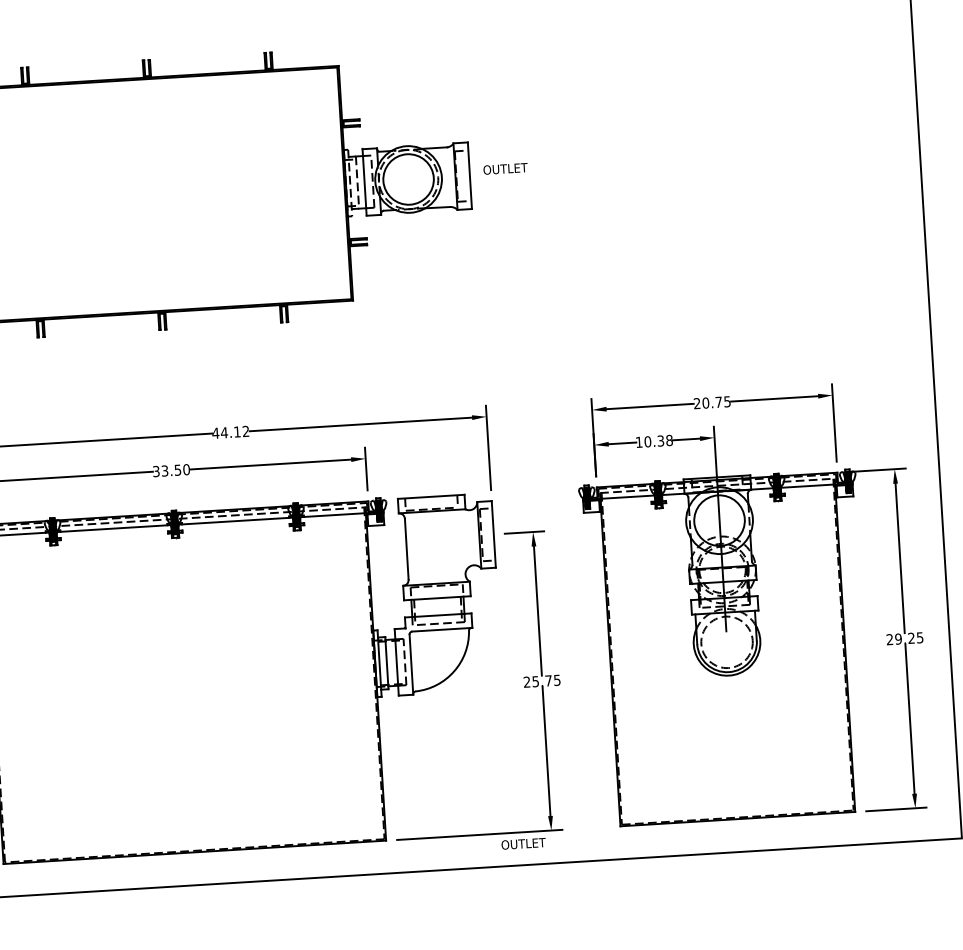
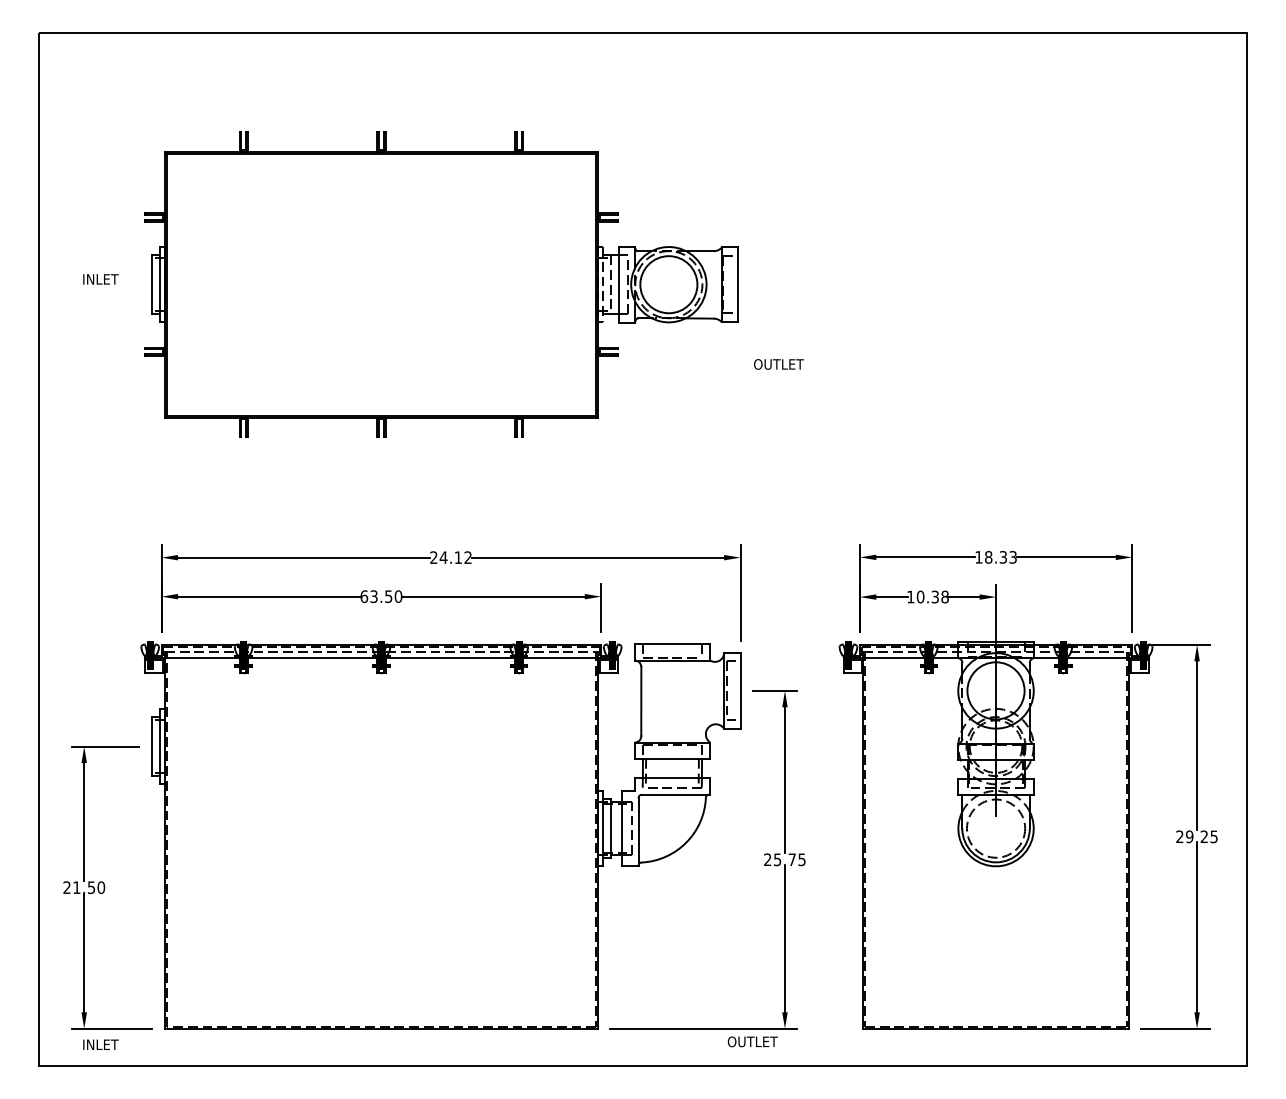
text: (506, 168) -> (779, 364), moved
text: (711, 402) -> (995, 557), 20.75 -> 18.33
text: (215, 433) -> (433, 557), 44.12 -> 24.12
text: (156, 471) -> (364, 596), 33.50 -> 63.50

